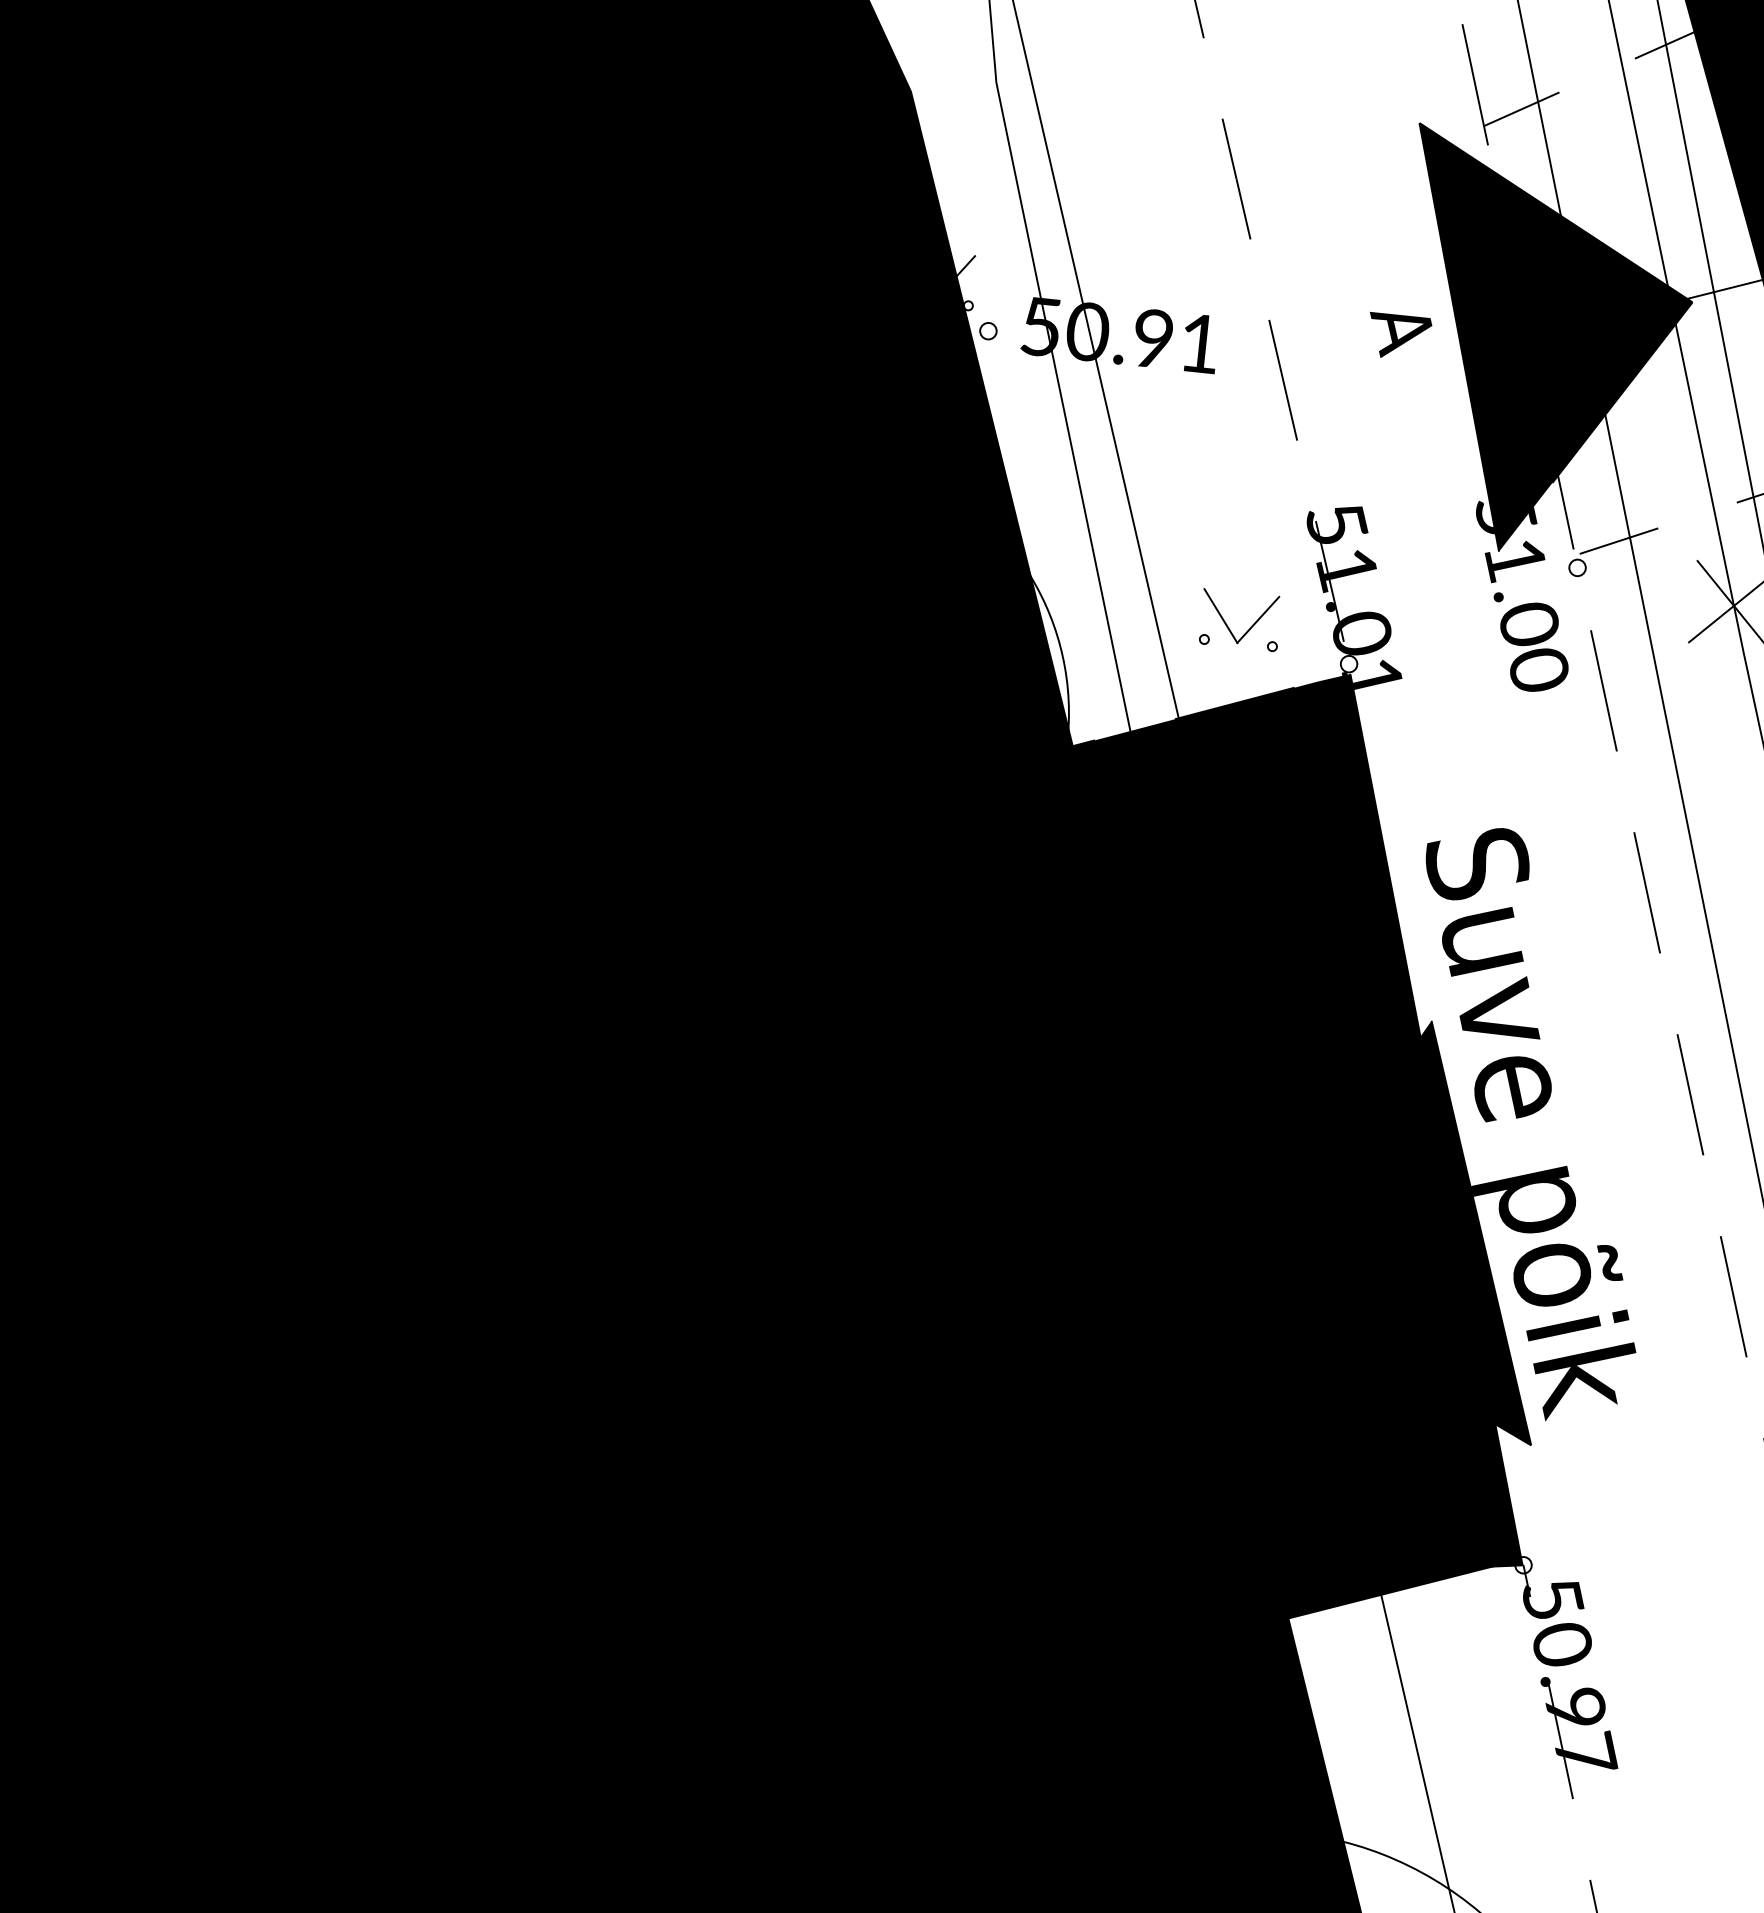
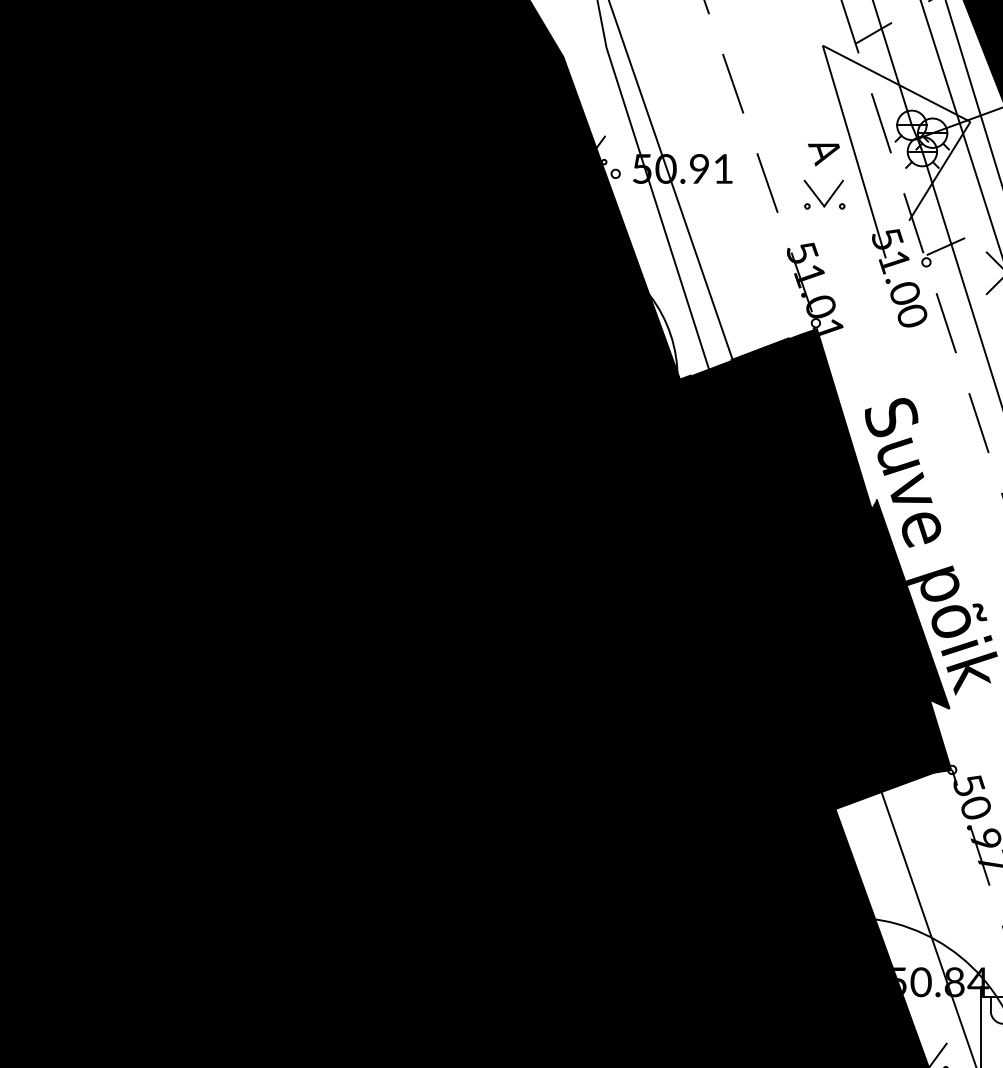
fill: (1541, 345) -> (896, 151), removed
part: (1240, 619) -> (824, 194), moved

